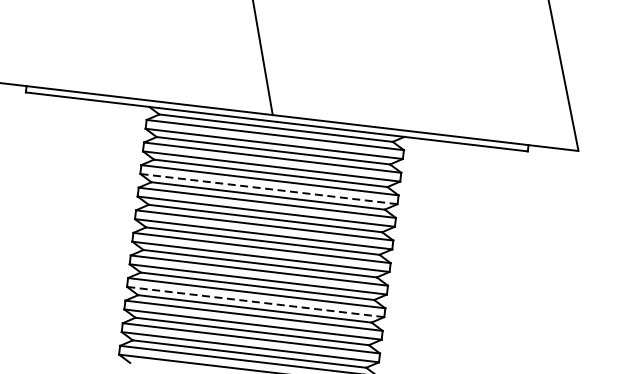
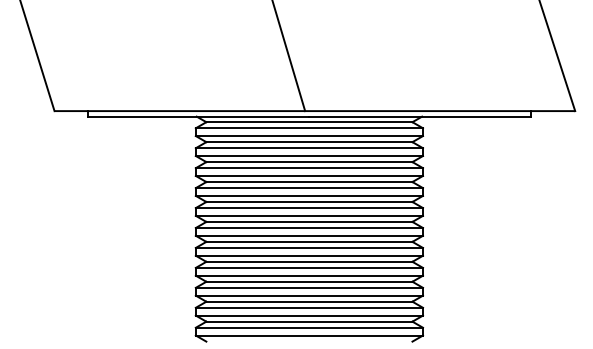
line: (269, 188) -> (309, 175), dashed -> solid
line: (255, 301) -> (309, 275), dashed -> solid

